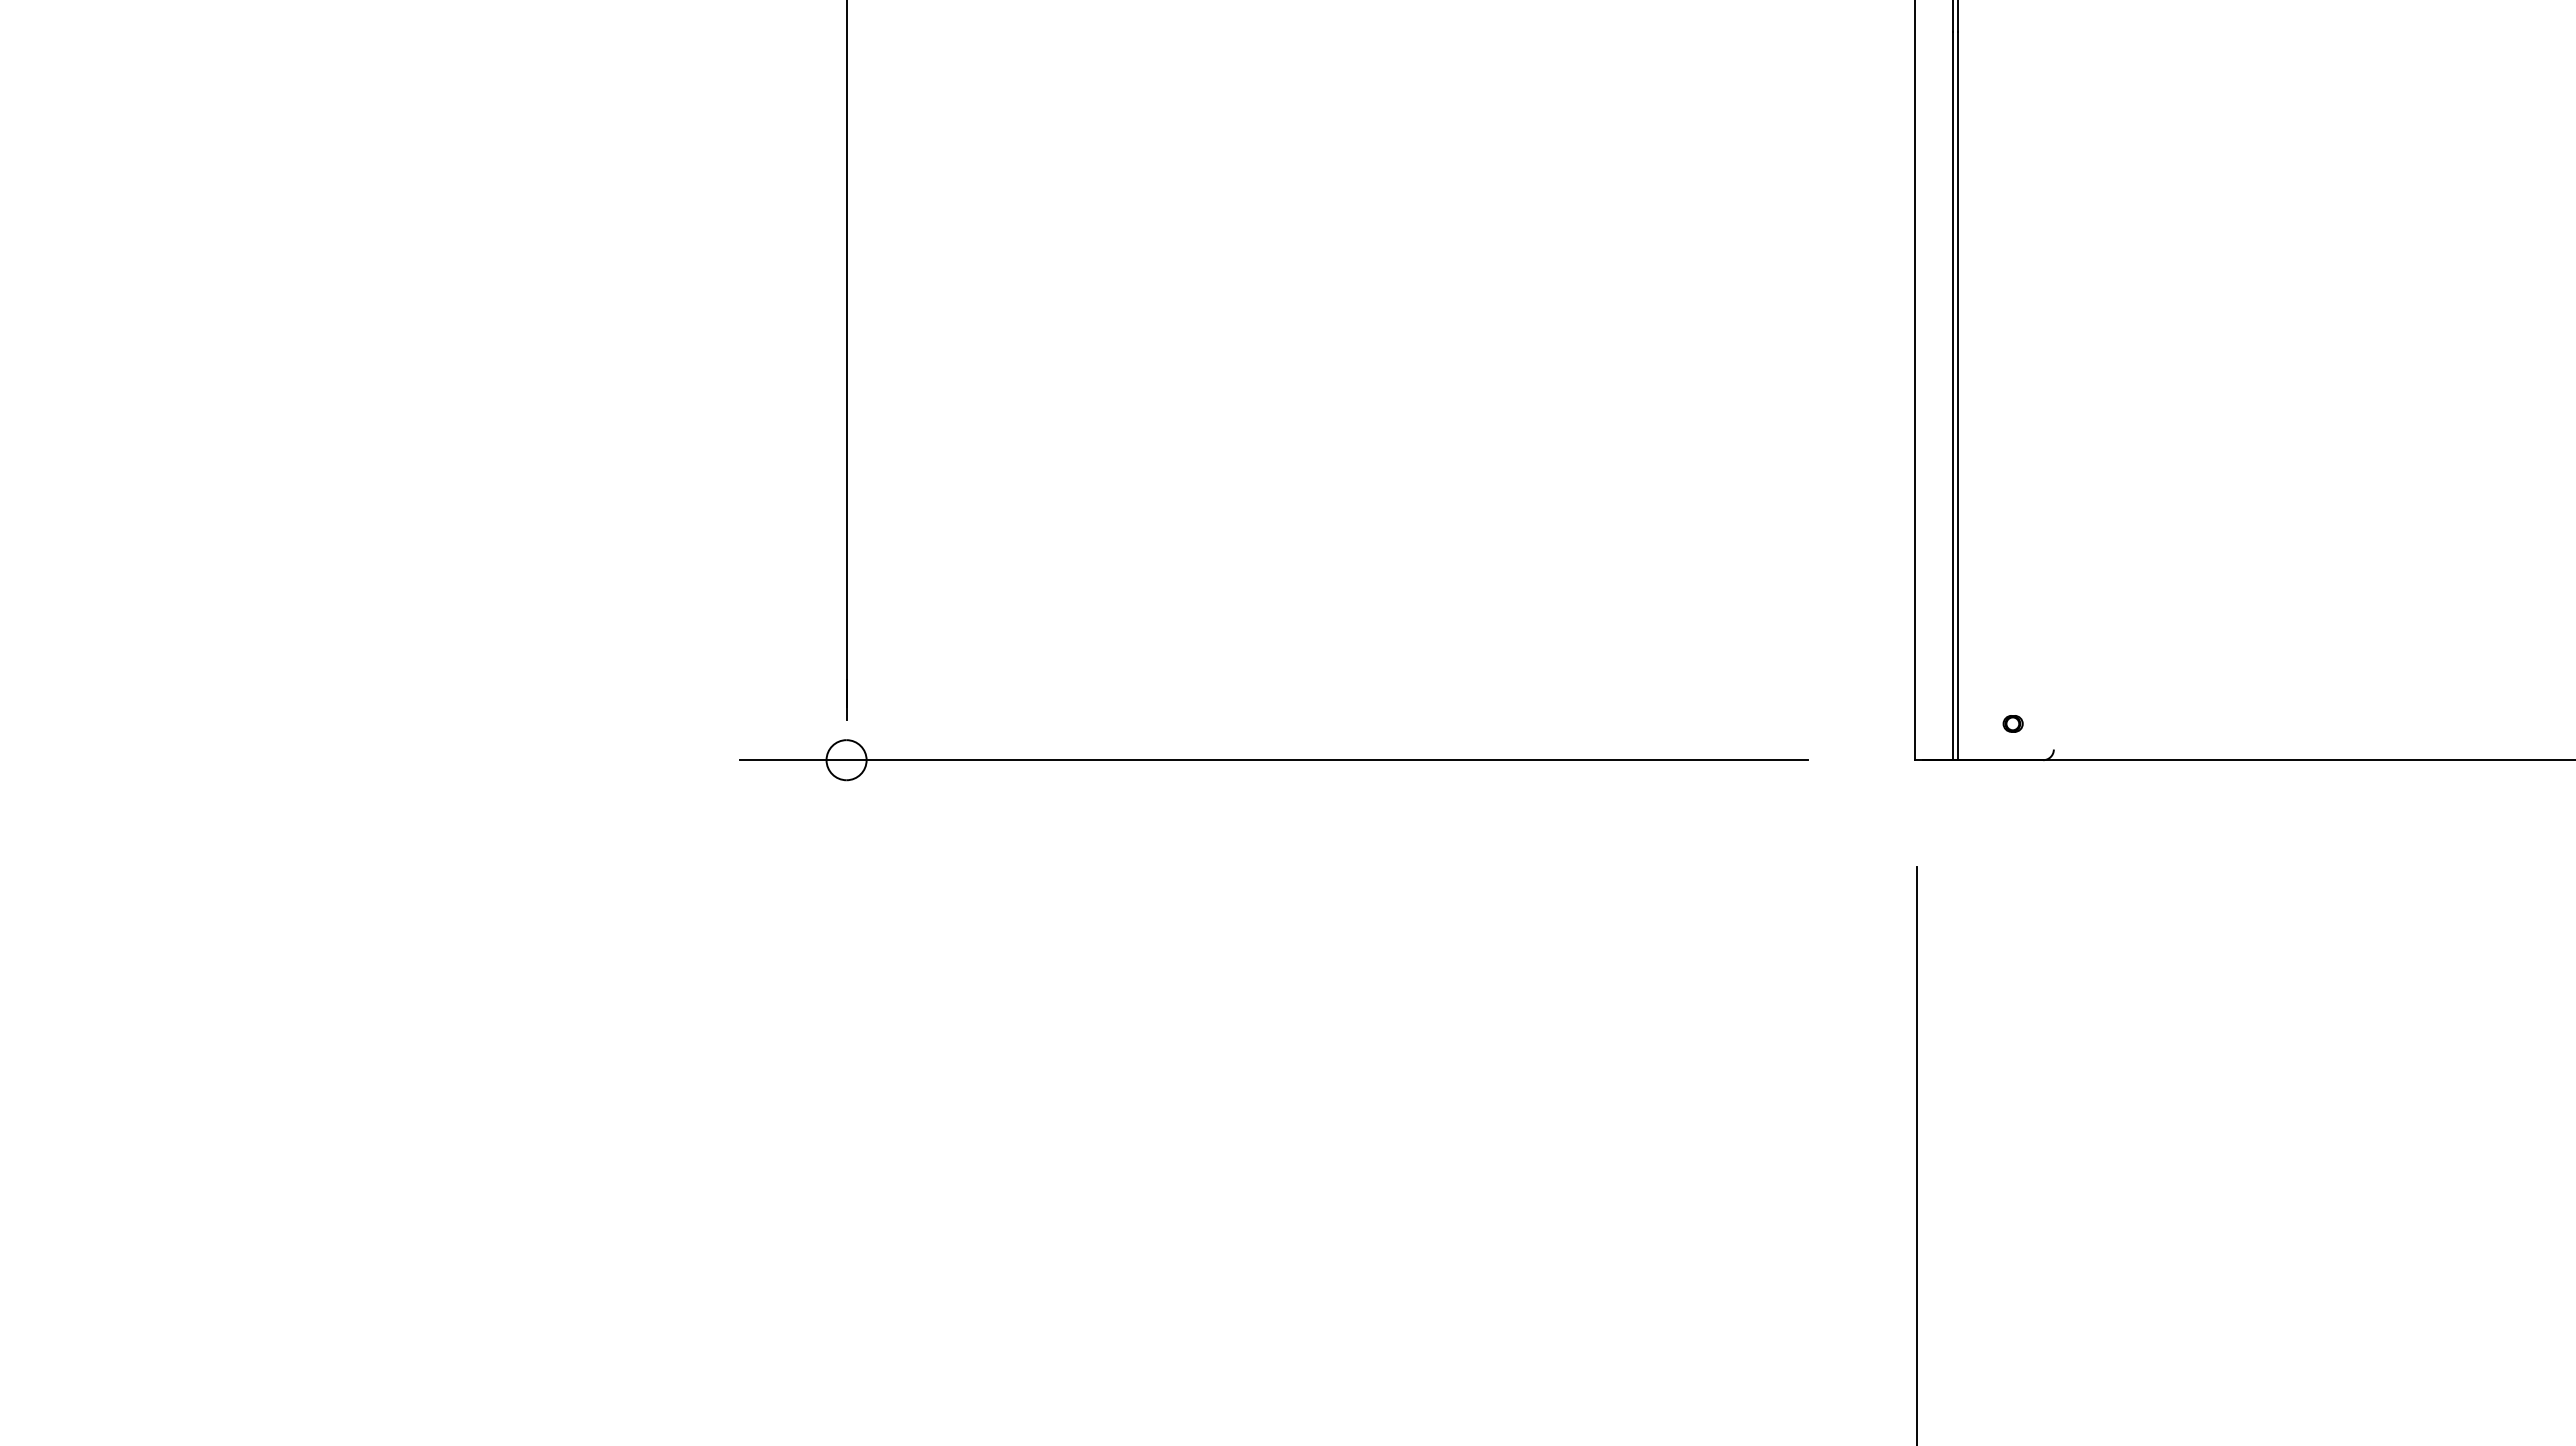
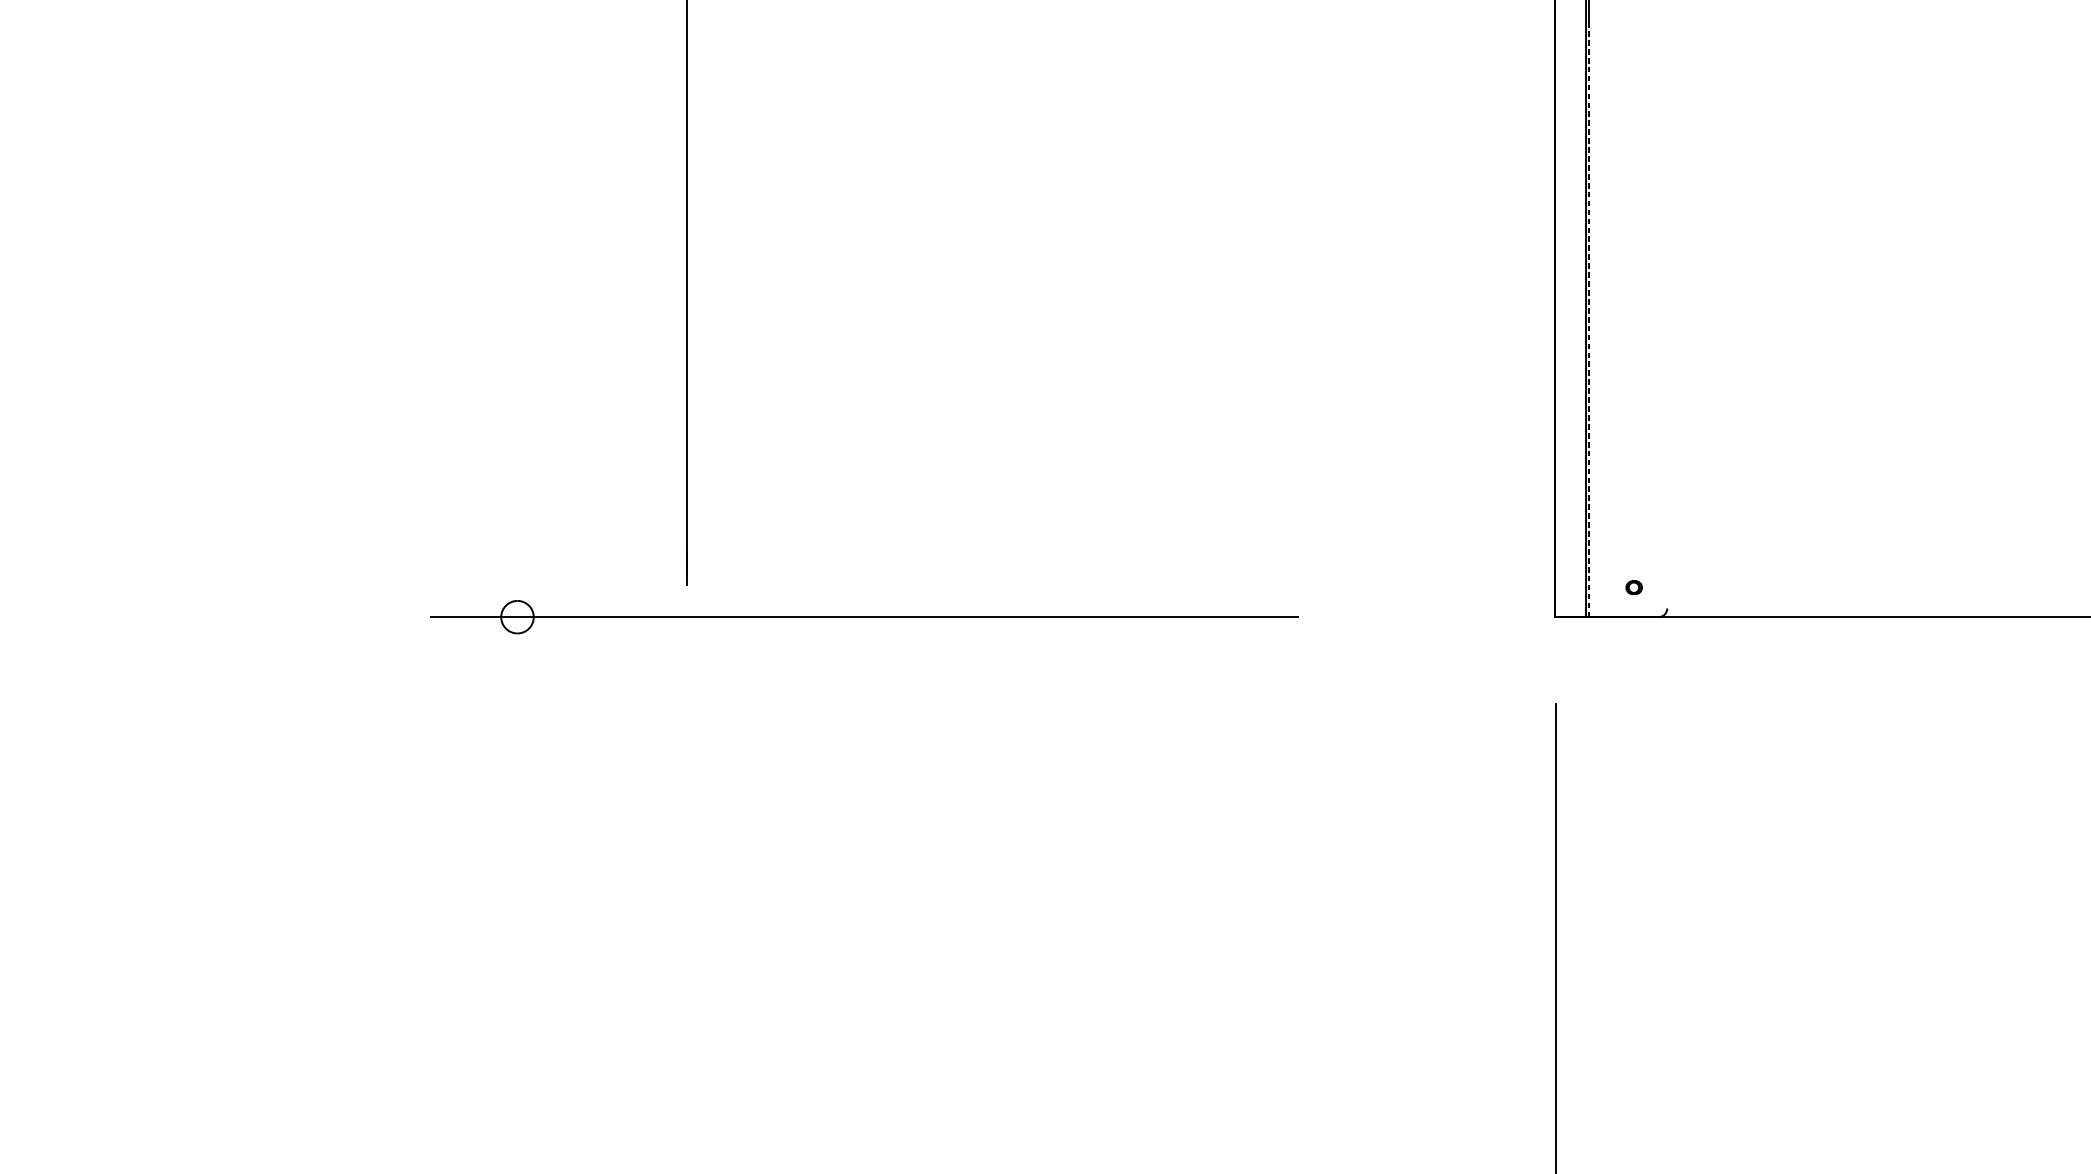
line: (1957, 396) -> (1589, 321), solid -> dashed
part: (1273, 760) -> (864, 617), moved

